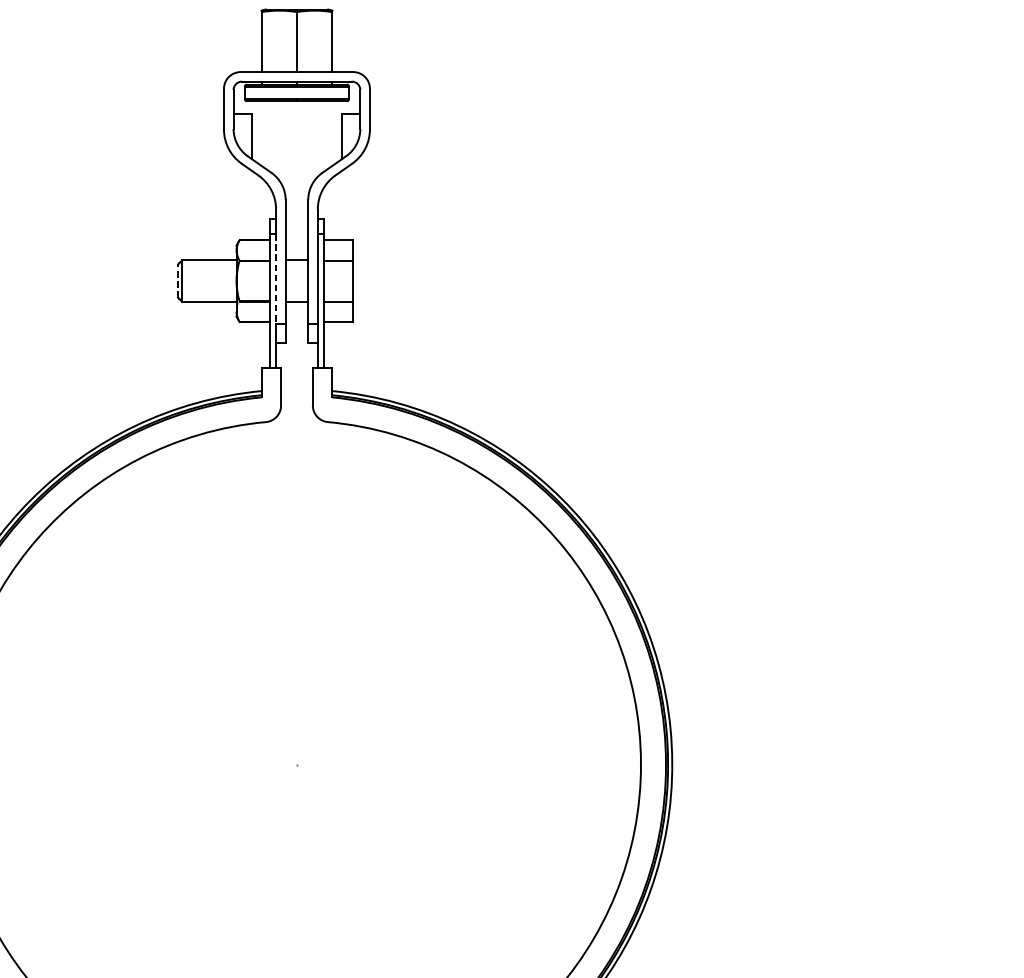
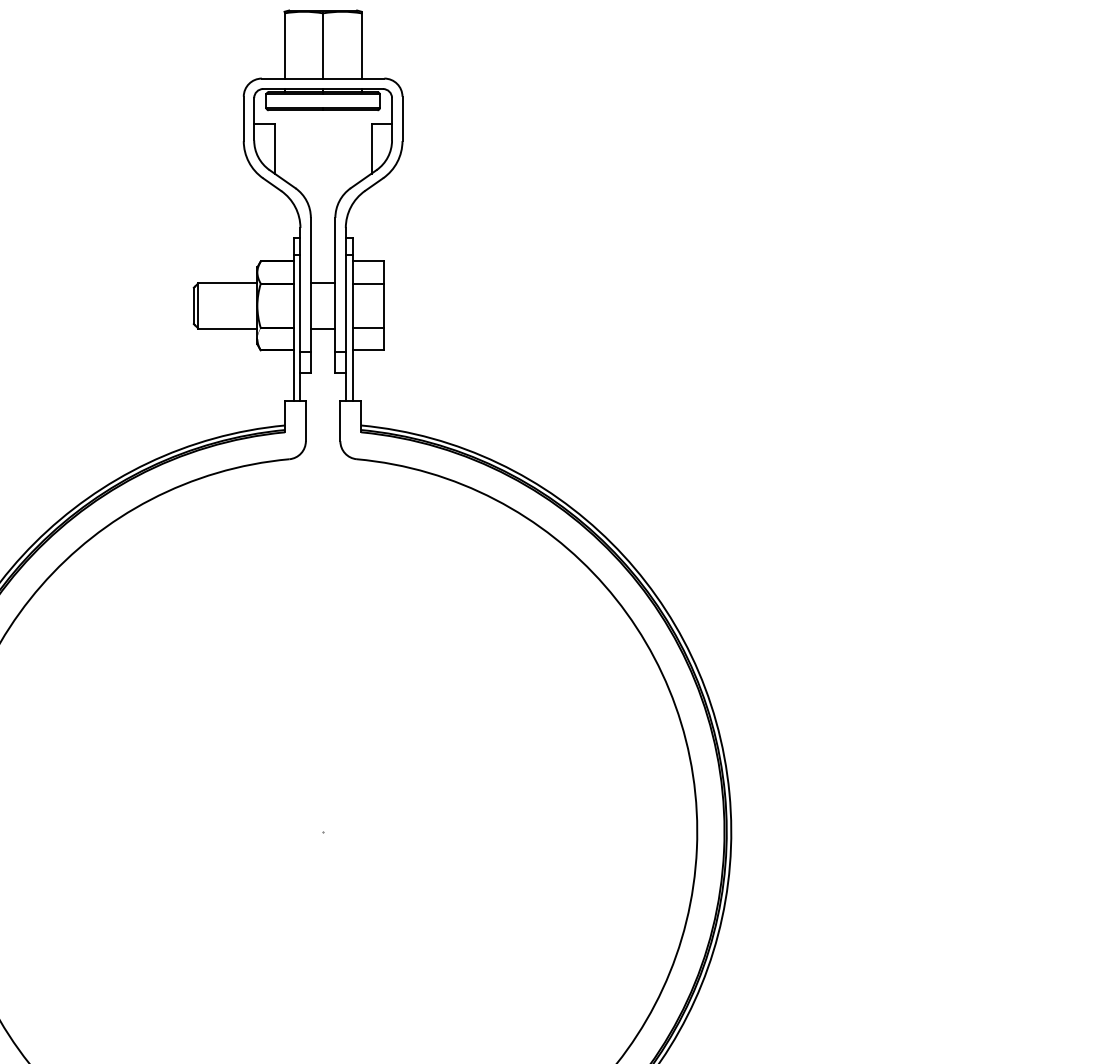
line: (276, 278) -> (300, 303), dashed -> solid
line: (177, 280) -> (193, 305), dashed -> solid

